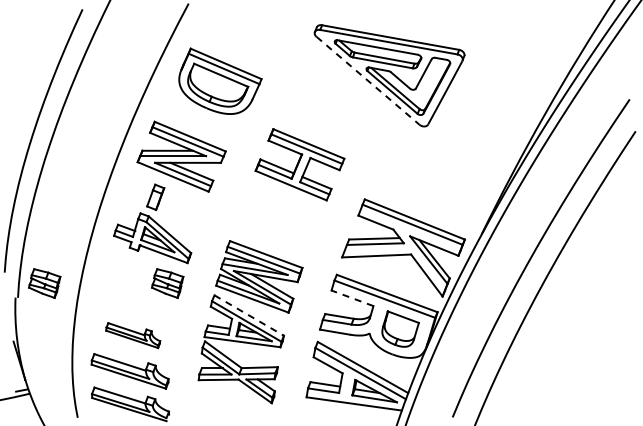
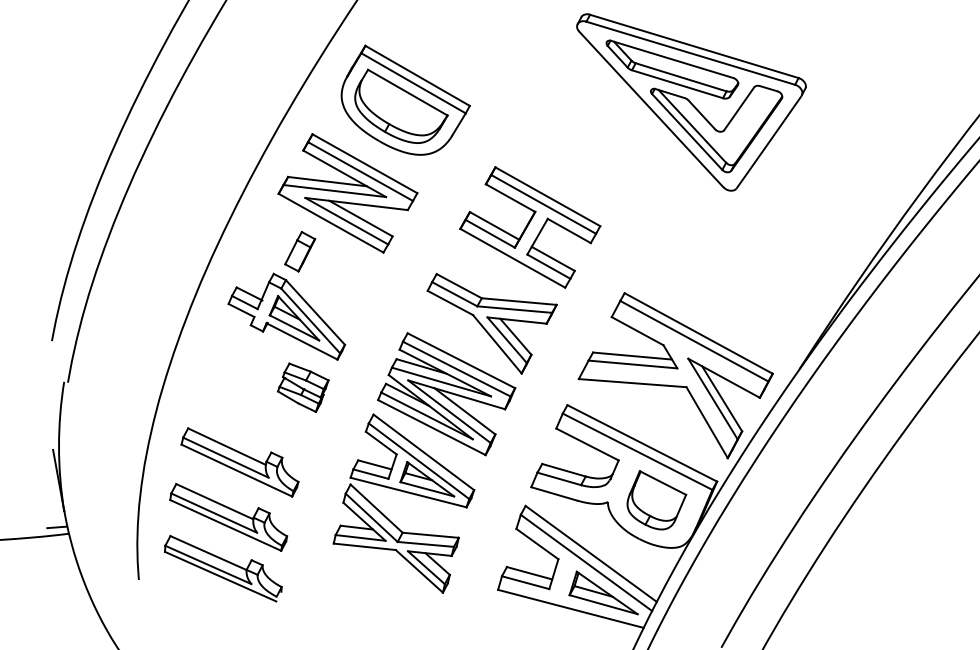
part: (220, 80) -> (405, 100), moved
line: (368, 80) -> (652, 109), dashed -> solid
part: (280, 229) -> (488, 324), added
part: (44, 283) -> (111, 365), removed
line: (352, 298) -> (587, 444), dashed -> solid
line: (249, 315) -> (424, 452), dashed -> solid
part: (132, 335) -> (238, 462), size x1.43

